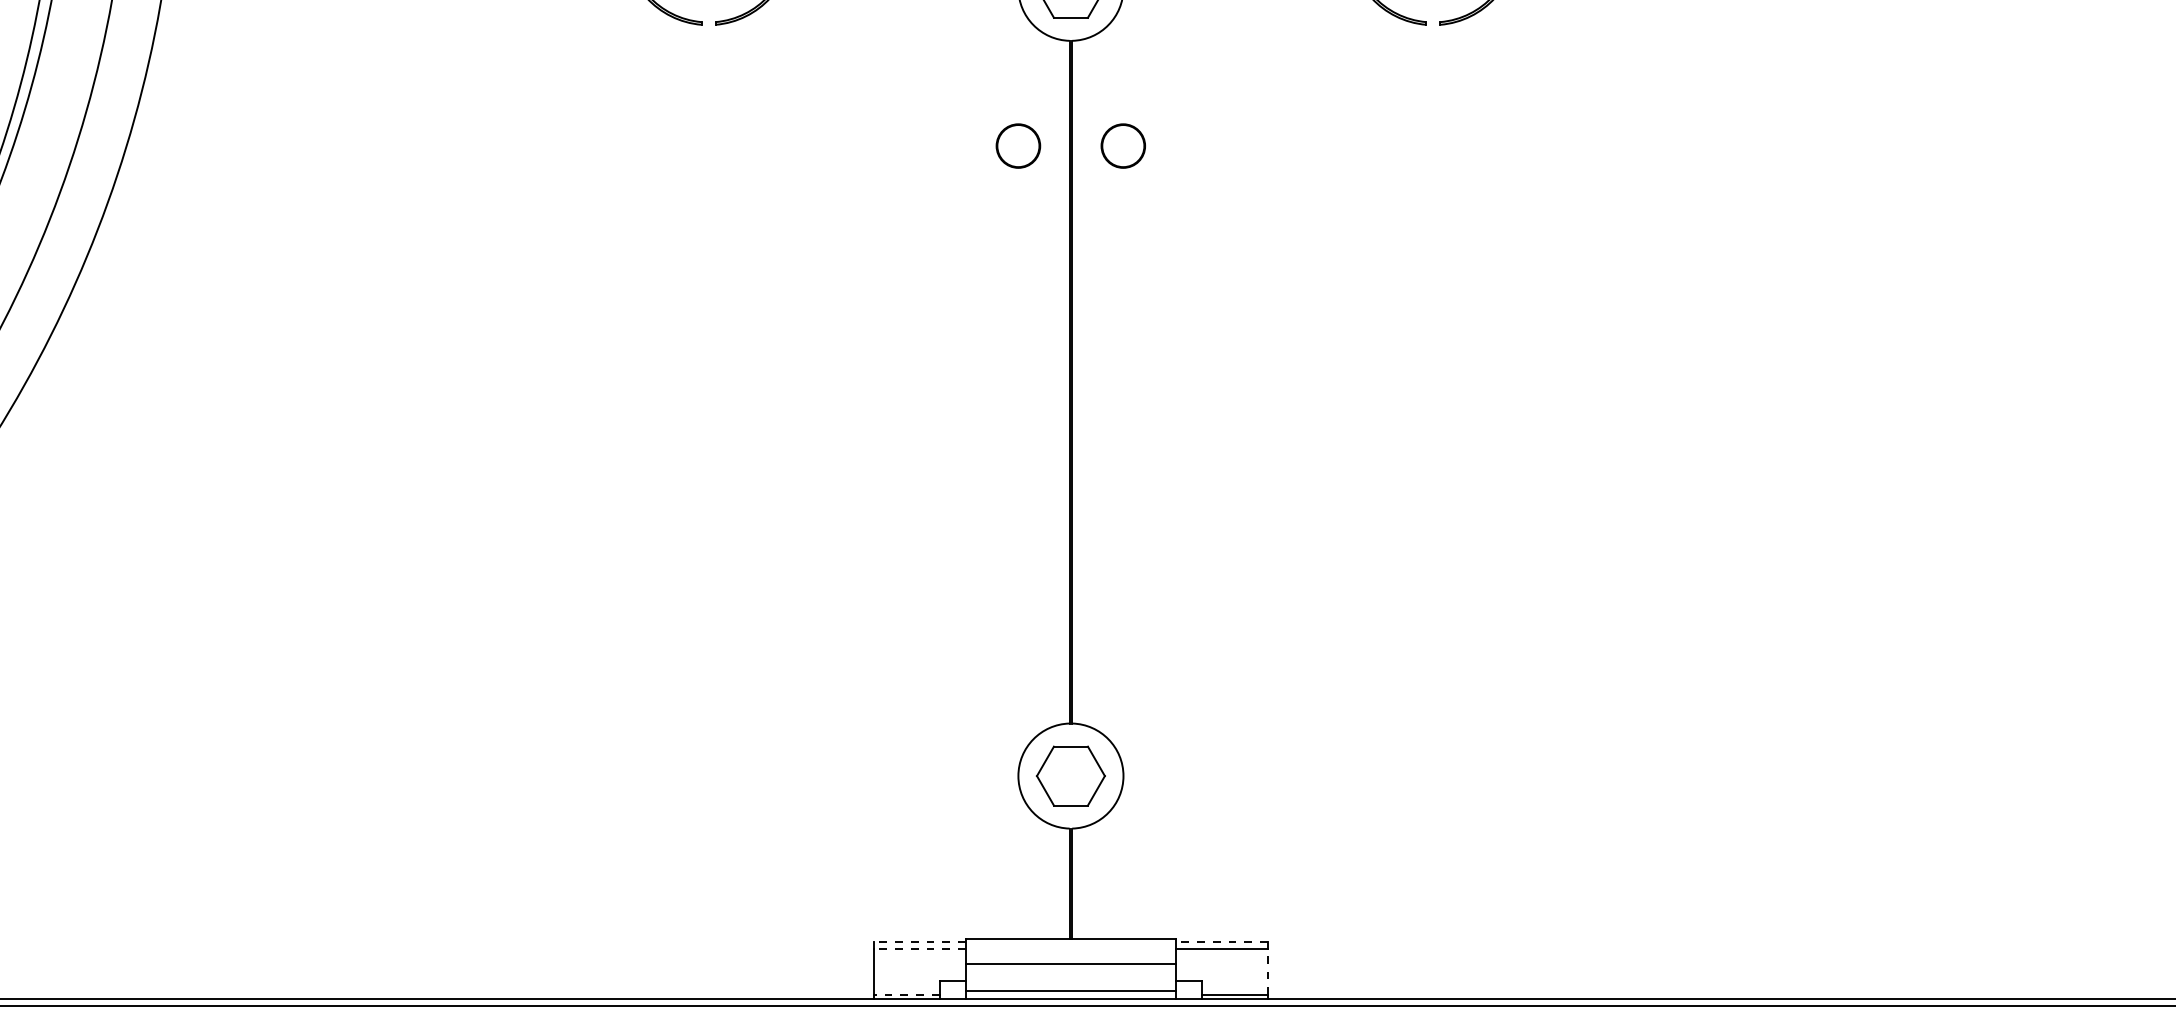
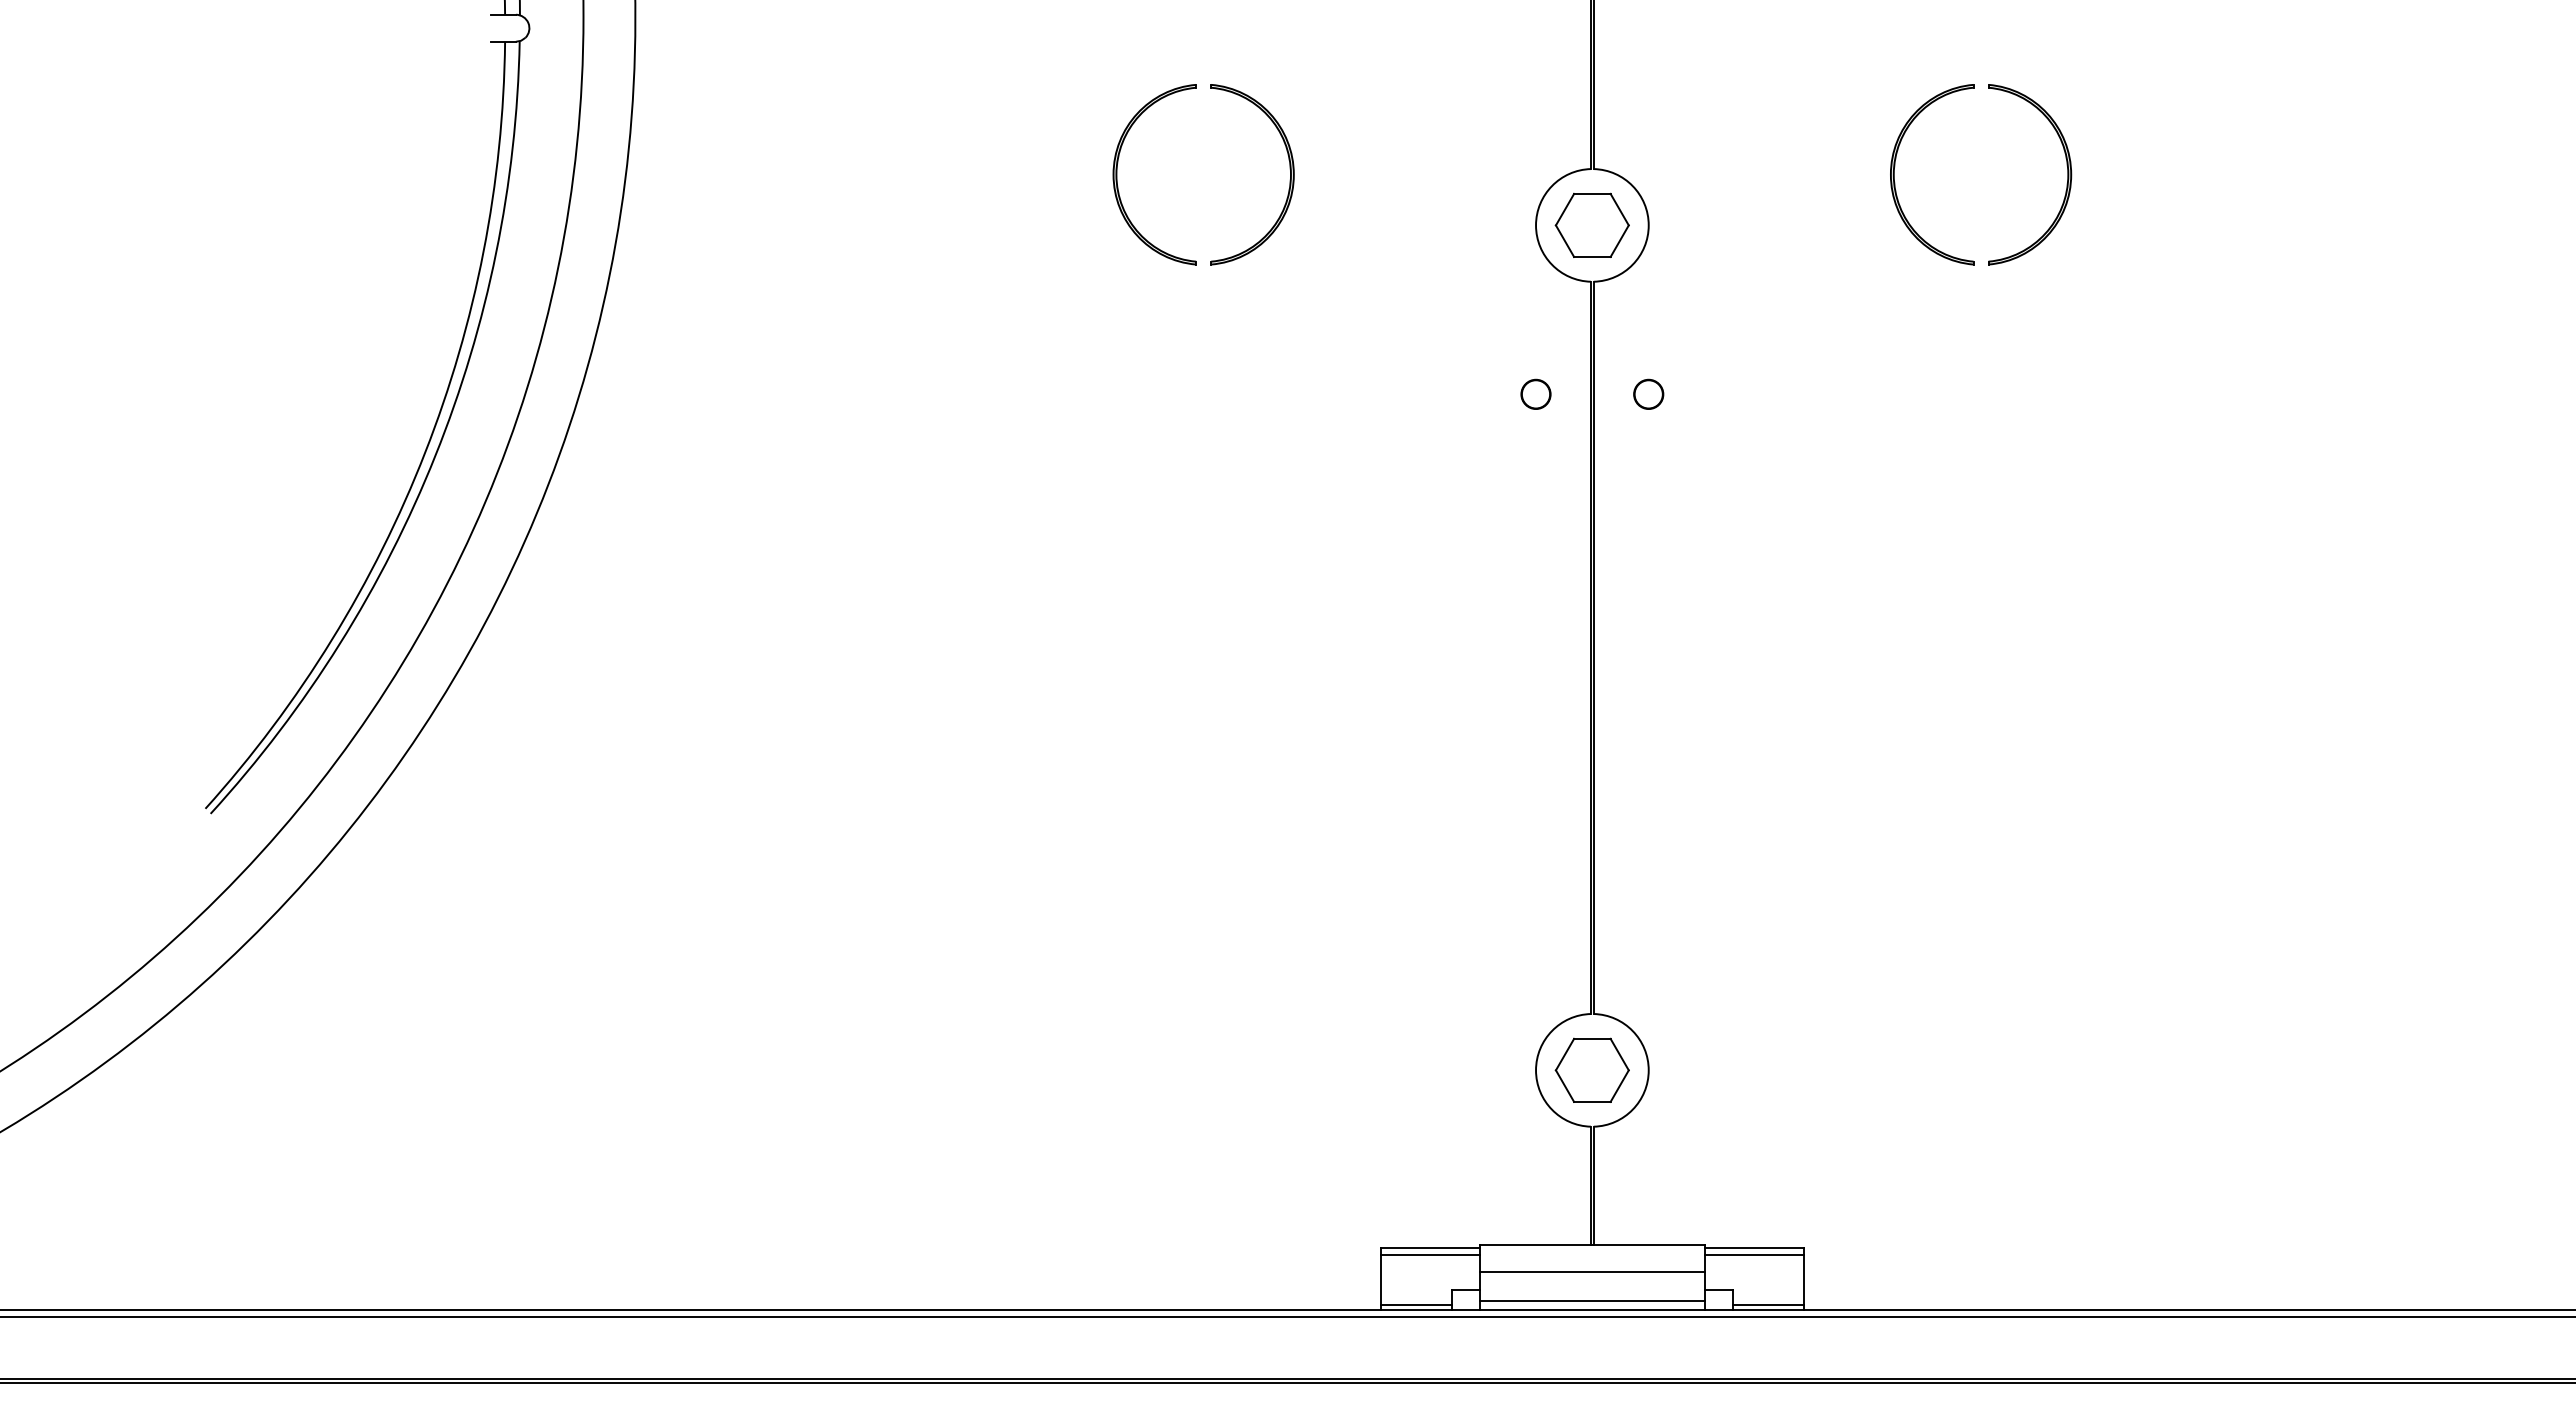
circle: (1017, 145) -> (1535, 393), size x0.62
circle: (1123, 145) -> (1648, 393), size x0.62
line: (919, 942) -> (1429, 1248), dashed -> solid
line: (1221, 942) -> (1753, 1248), dashed -> solid
line: (919, 948) -> (1429, 1255), dashed -> solid
line: (1267, 971) -> (1803, 1279), dashed -> solid
line: (906, 995) -> (1415, 1305), dashed -> solid

